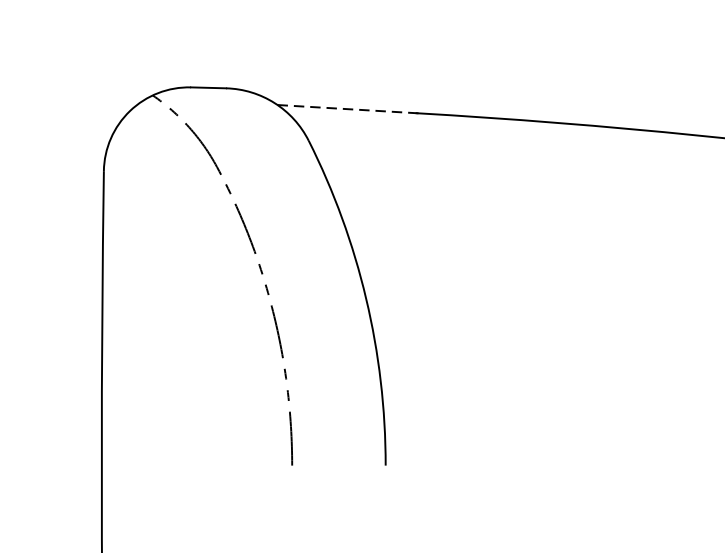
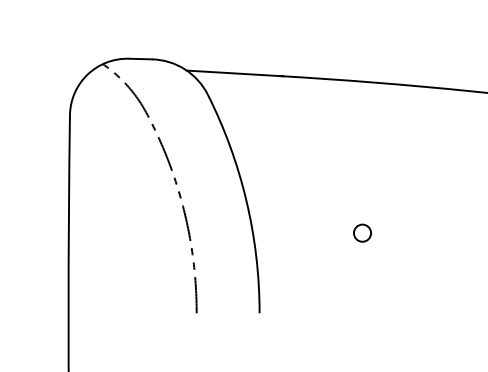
line: (349, 109) -> (235, 73), dashed -> solid
circle: (538, 345) -> (362, 232), added

